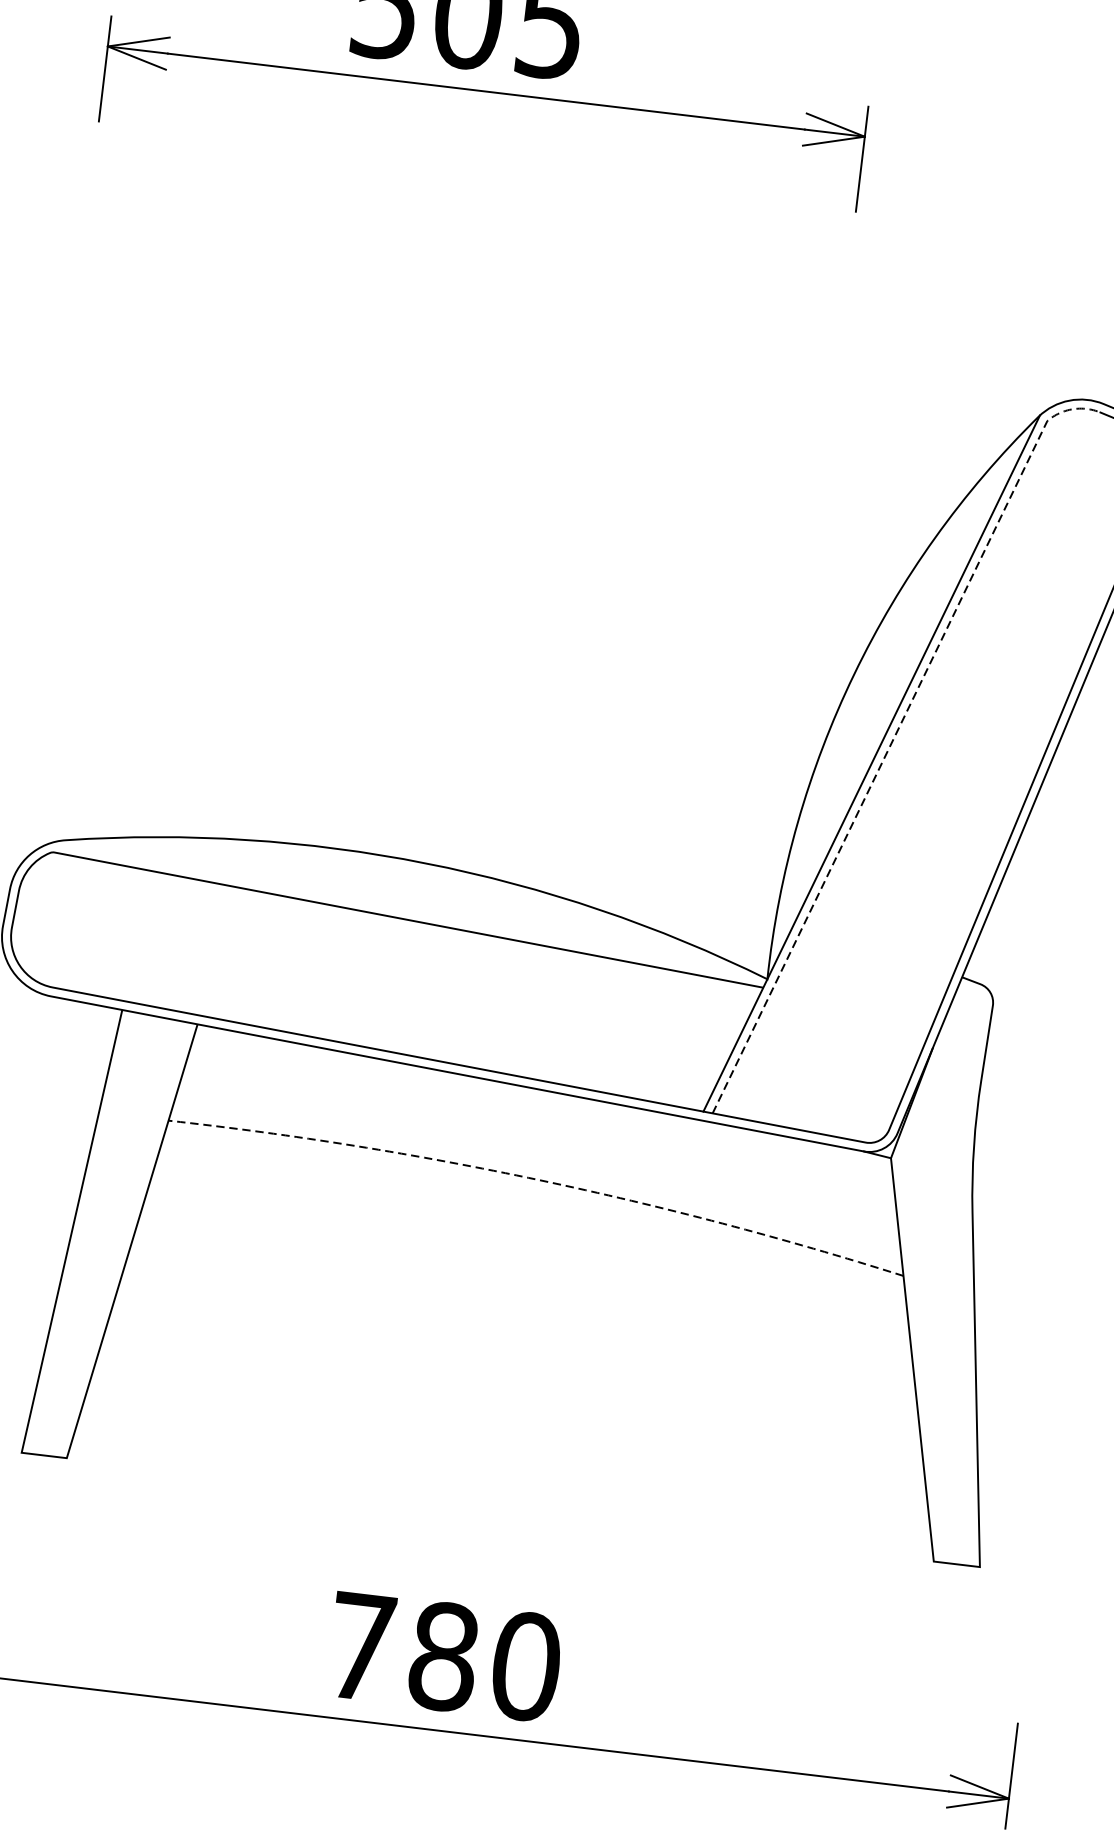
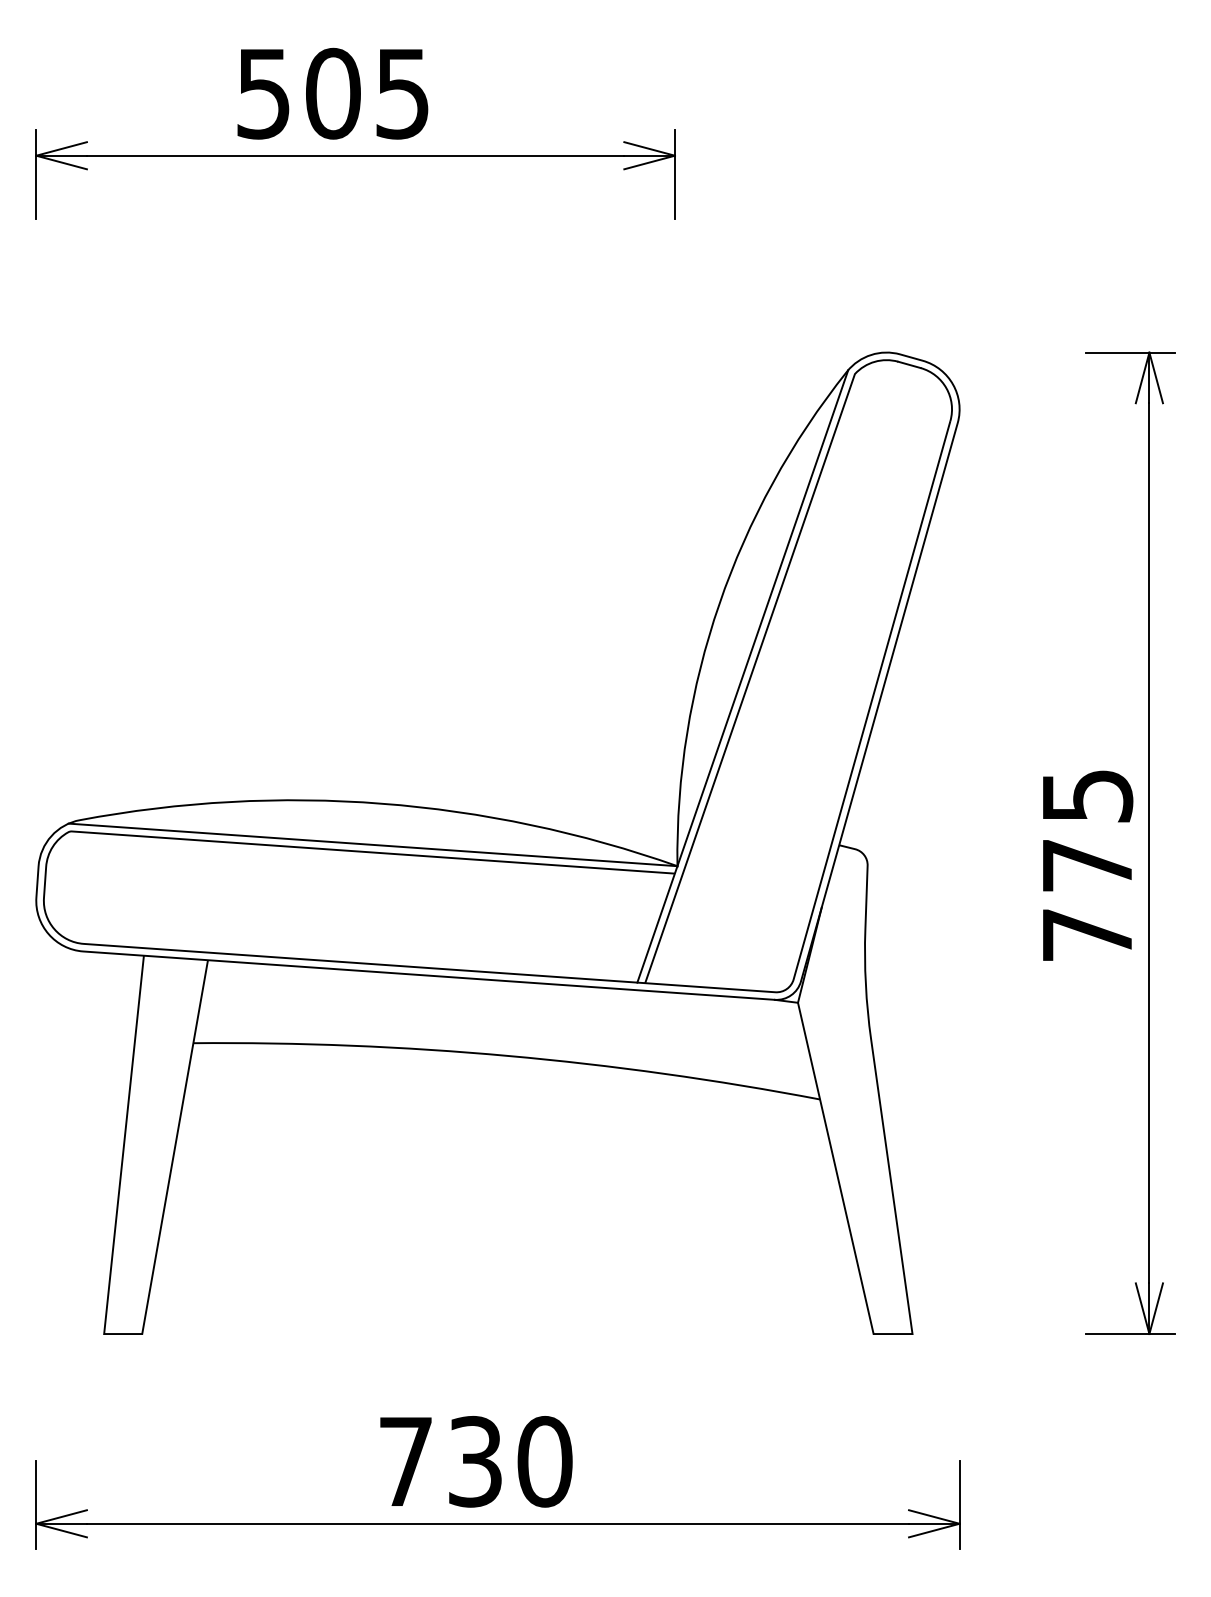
line: (895, 735) -> (759, 650), dashed -> solid
line: (408, 910) -> (372, 844), added
arc: (540, 1179) -> (508, 1055), dashed -> solid
text: (443, 1656) -> (475, 1461), 780 -> 730

